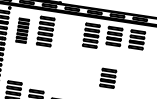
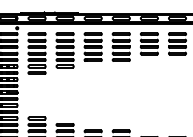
part: (22, 30) -> (36, 53), size x1.43
part: (68, 31) -> (92, 46), added
part: (107, 77) -> (148, 95), removed

